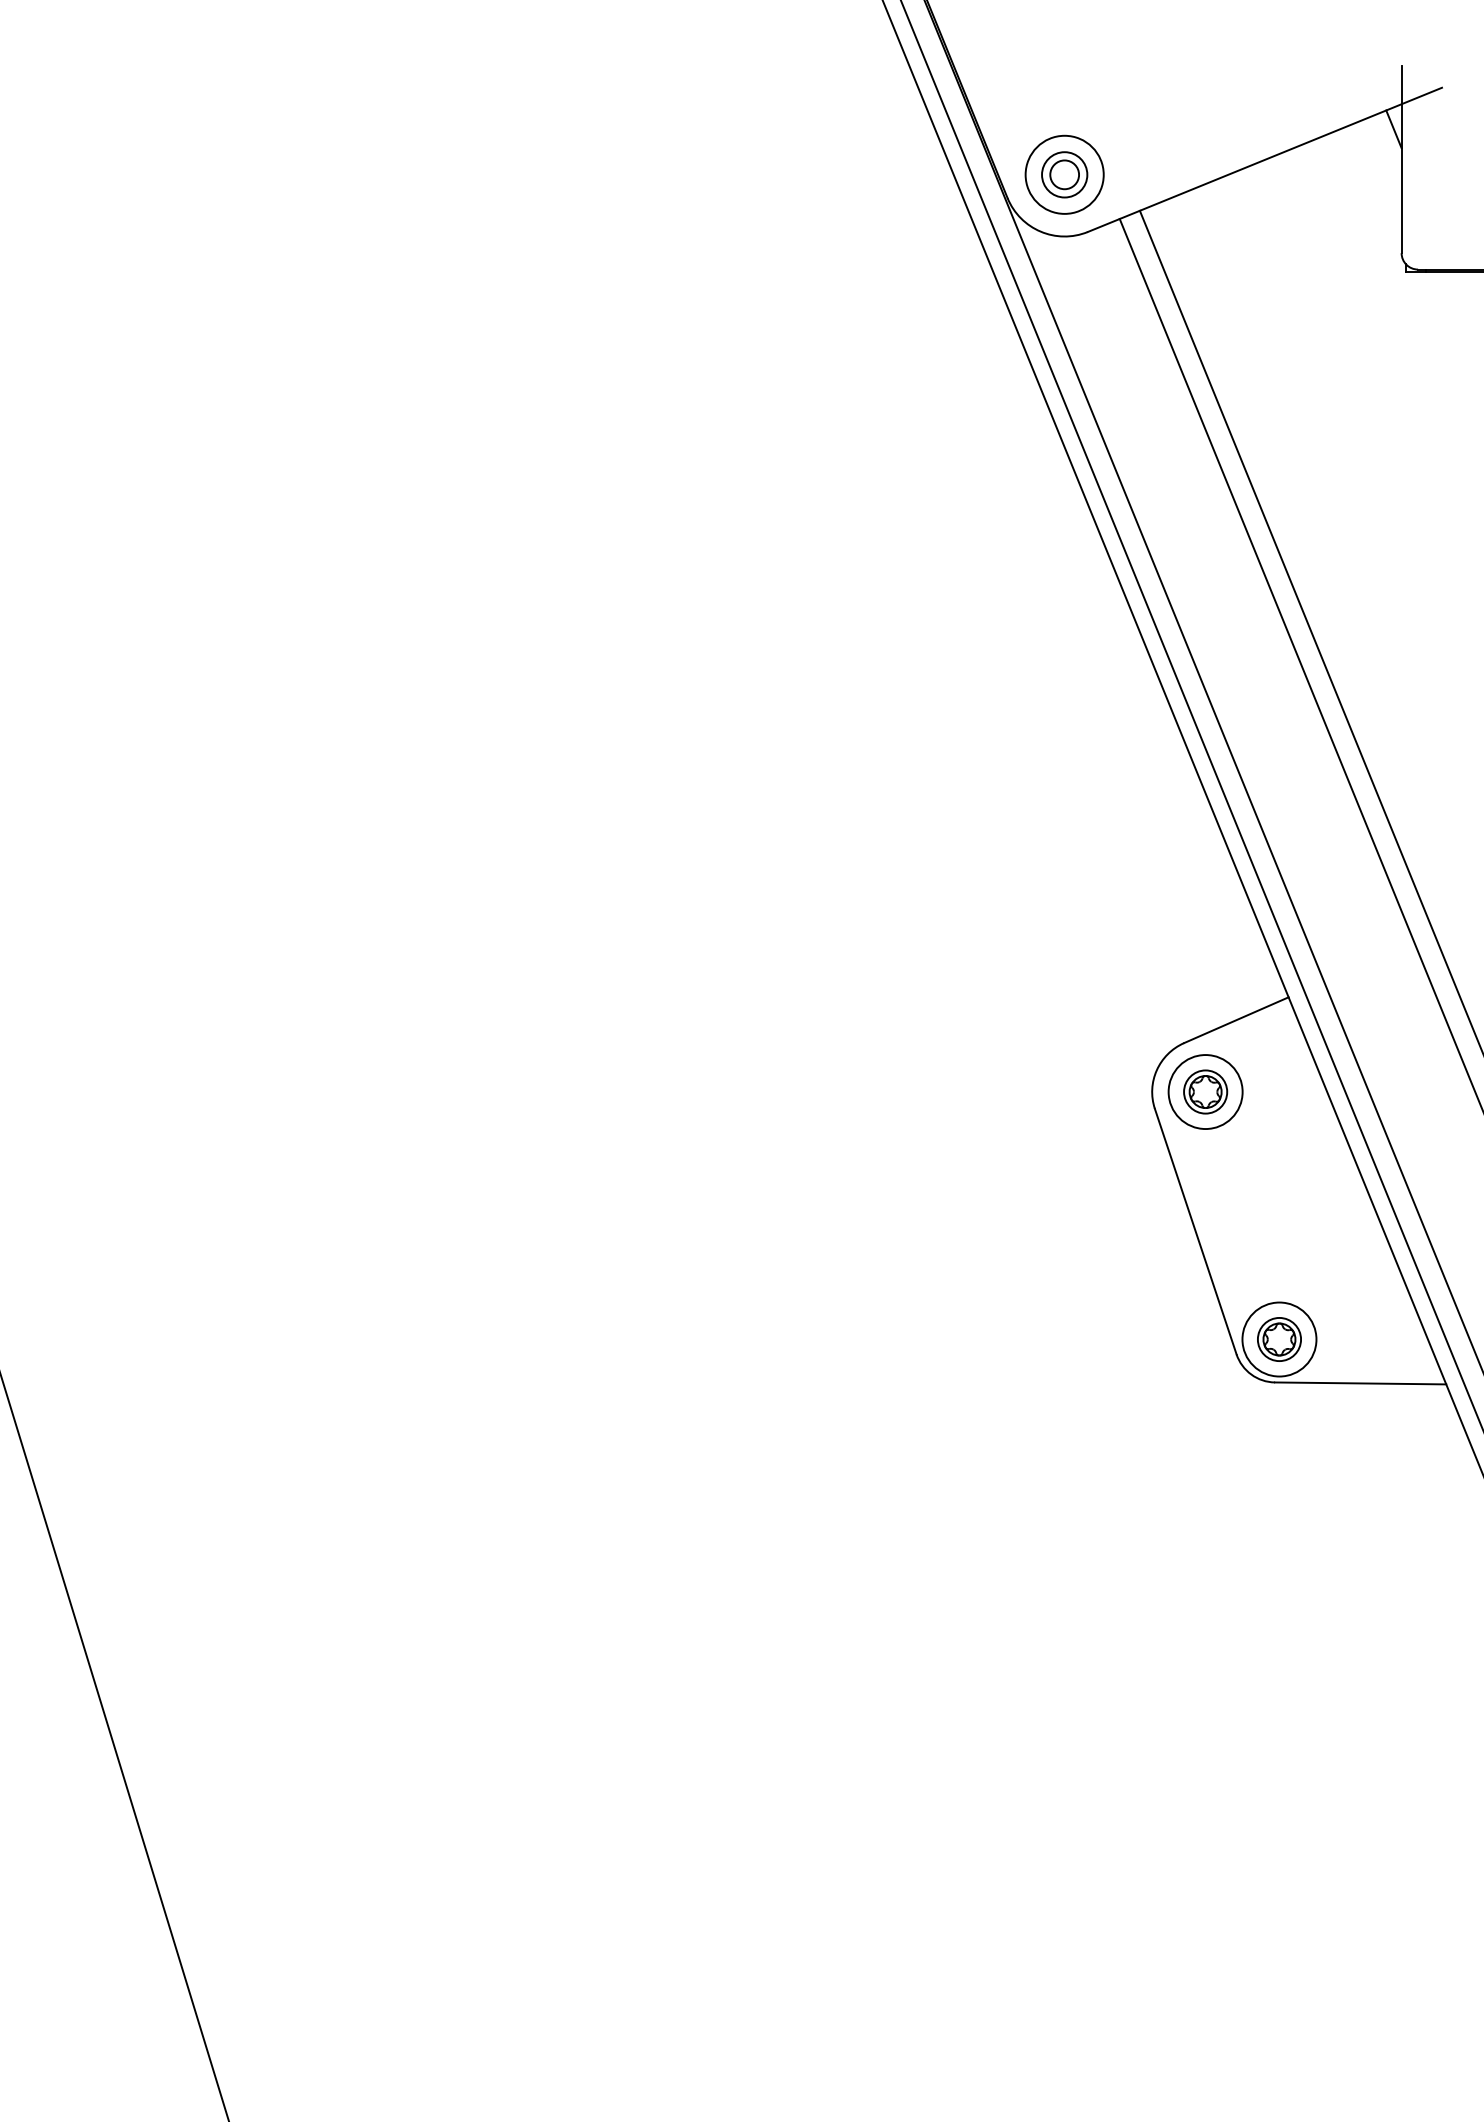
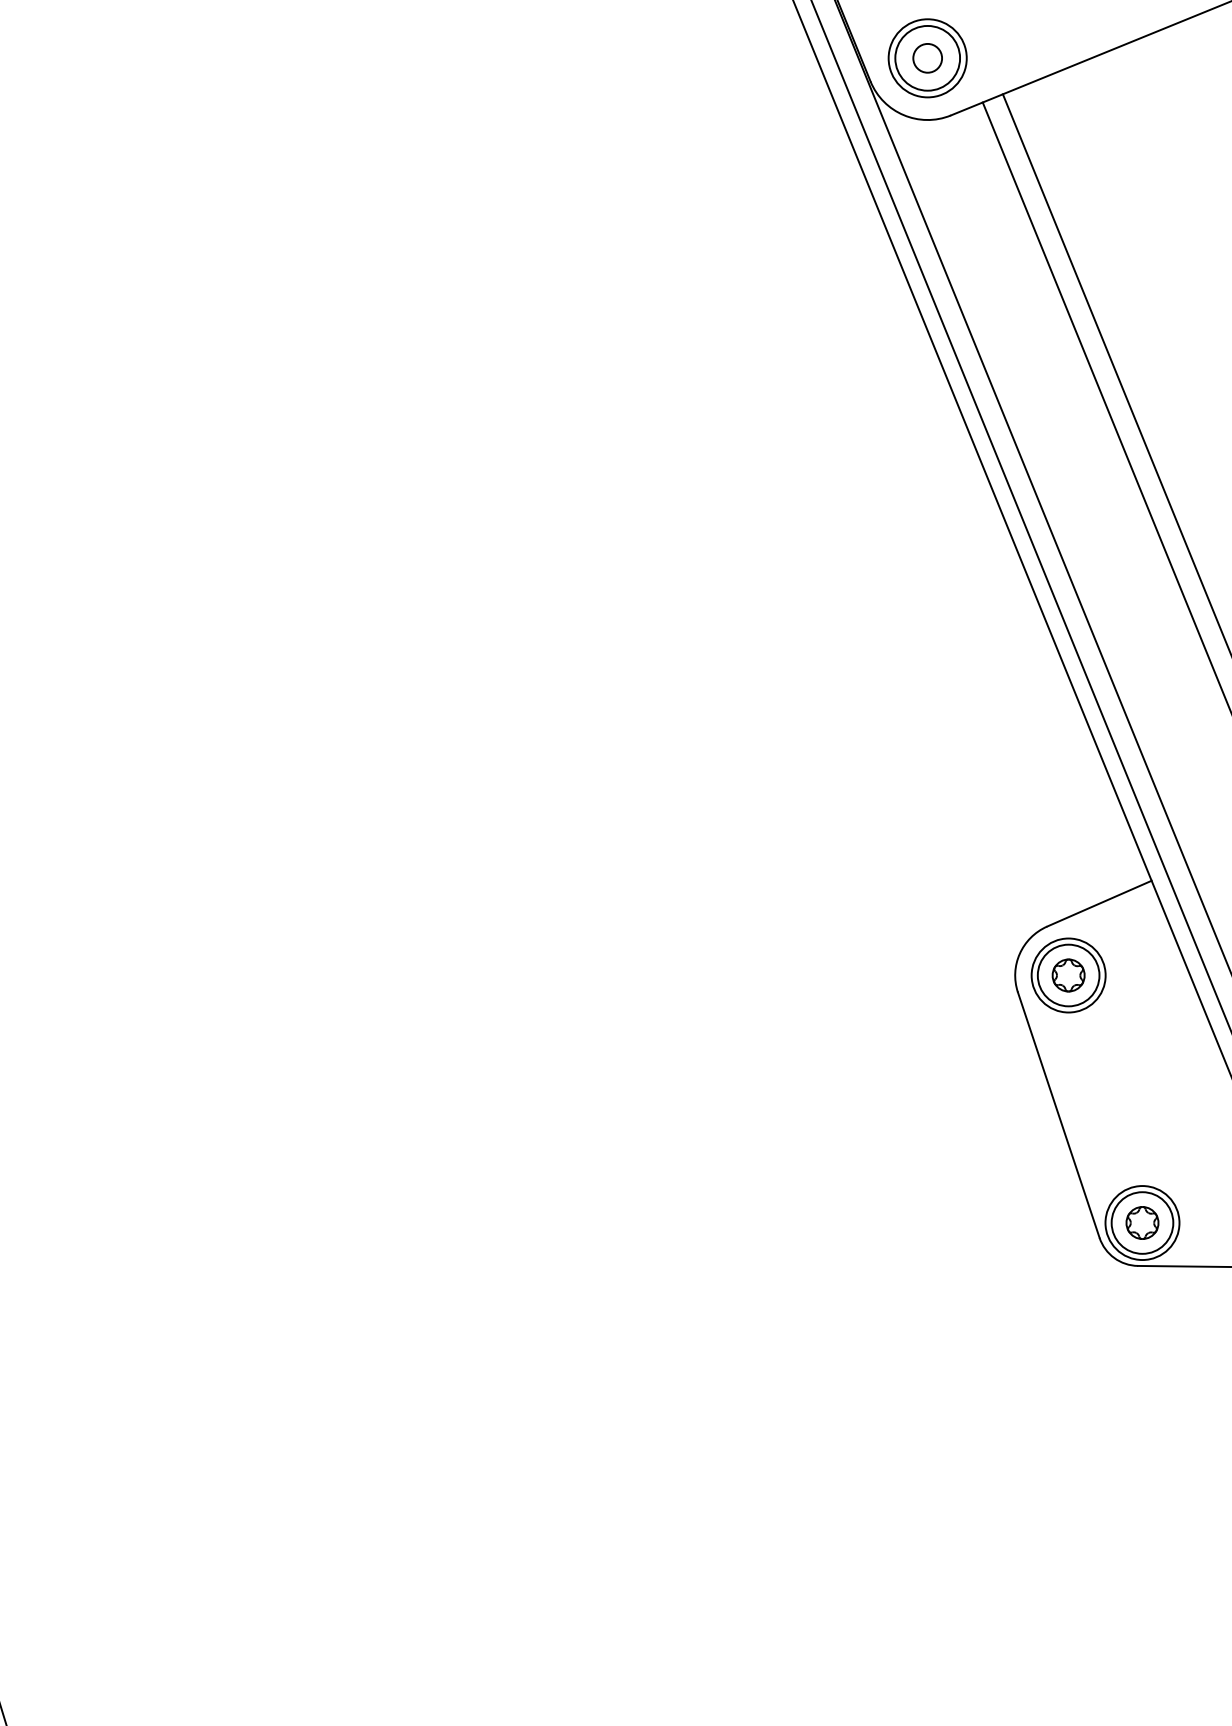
circle: (1064, 174) -> (927, 57), size x1.43
circle: (1205, 1091) -> (1068, 974), size x1.43
circle: (1279, 1339) -> (1142, 1222), size x1.43

